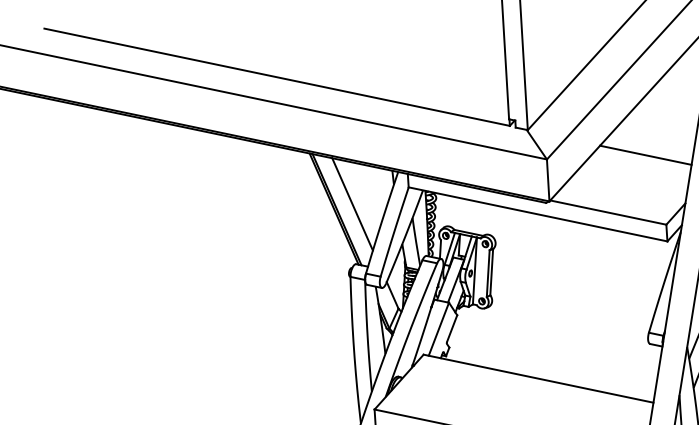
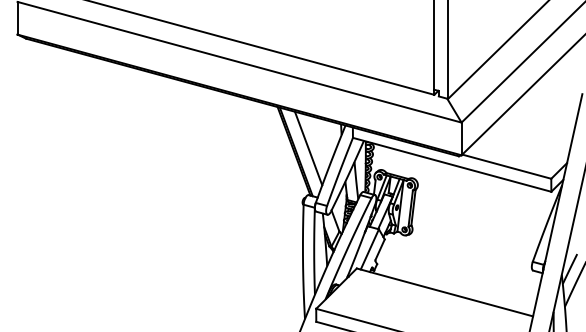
line: (645, 154) -> (538, 123), removed

